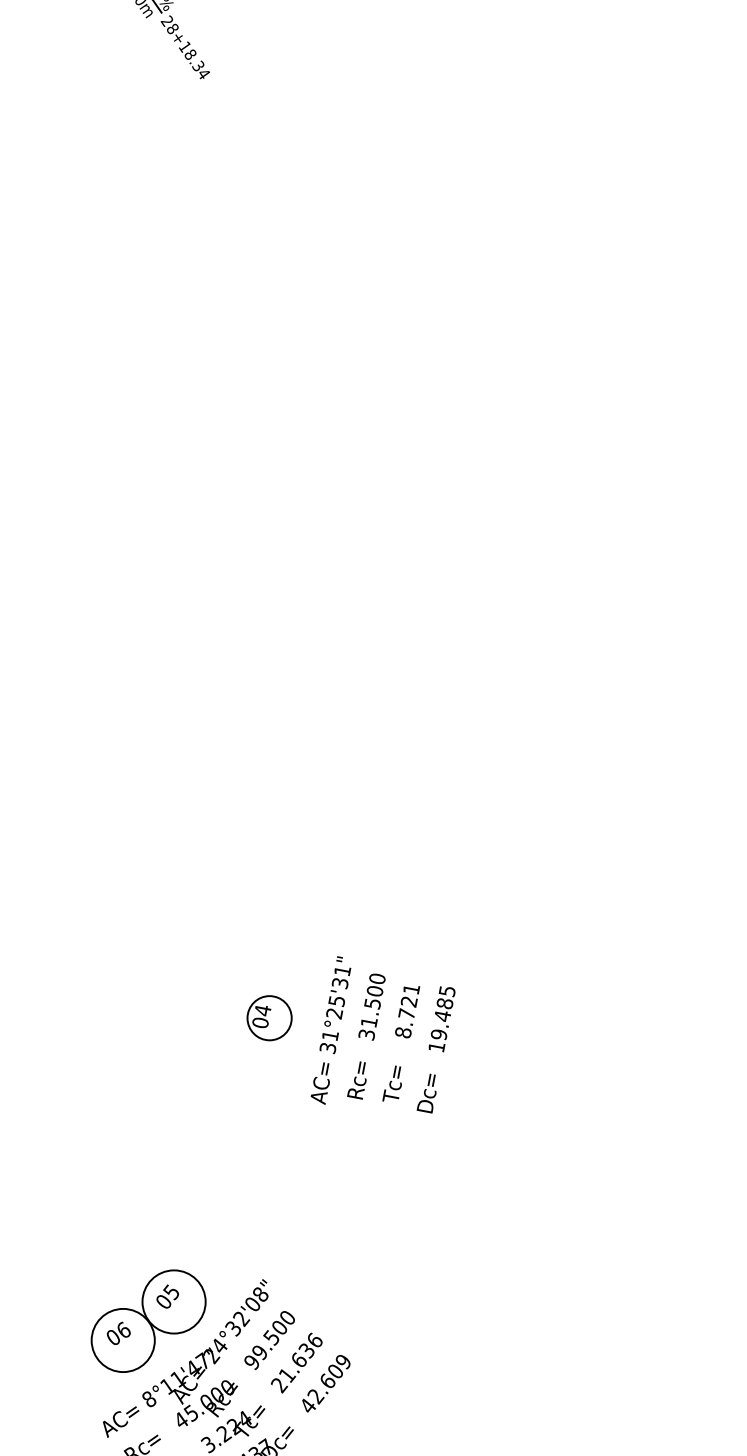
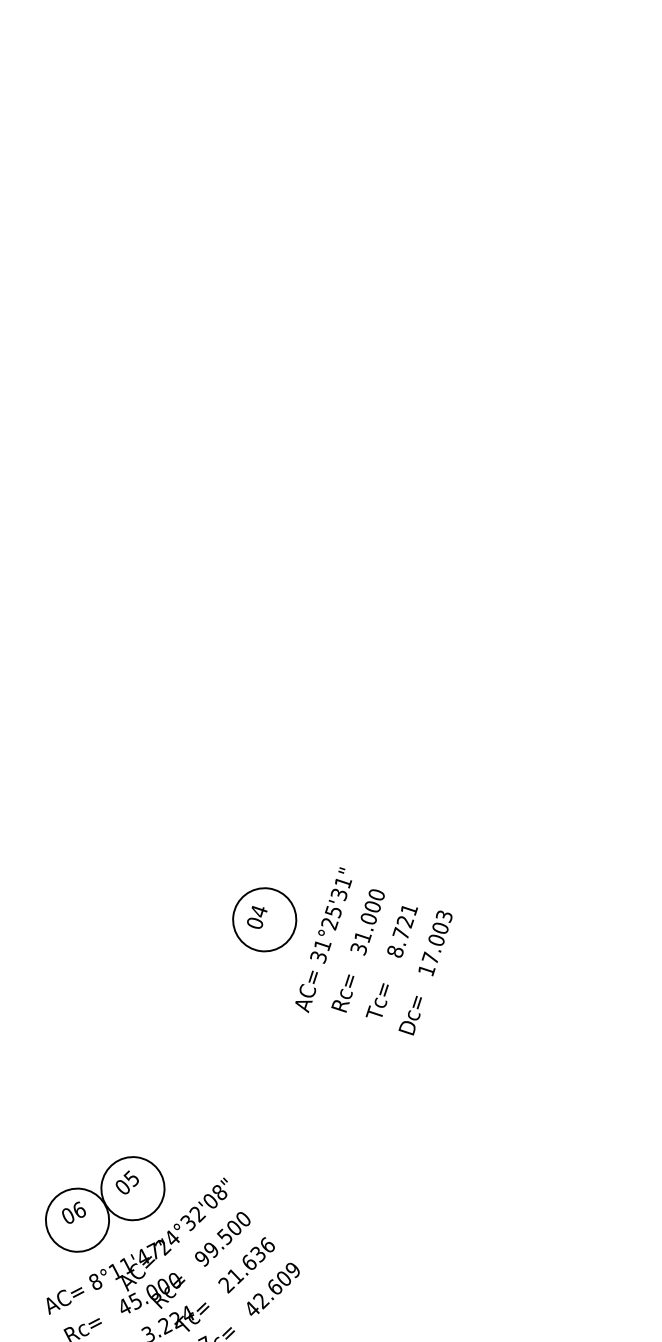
text: (372, 1003) -> (368, 918), 31.500 -> 31.000
text: (442, 1013) -> (436, 937), 19.485 -> 17.003
circle: (269, 1017) -> (264, 919), size x1.43

